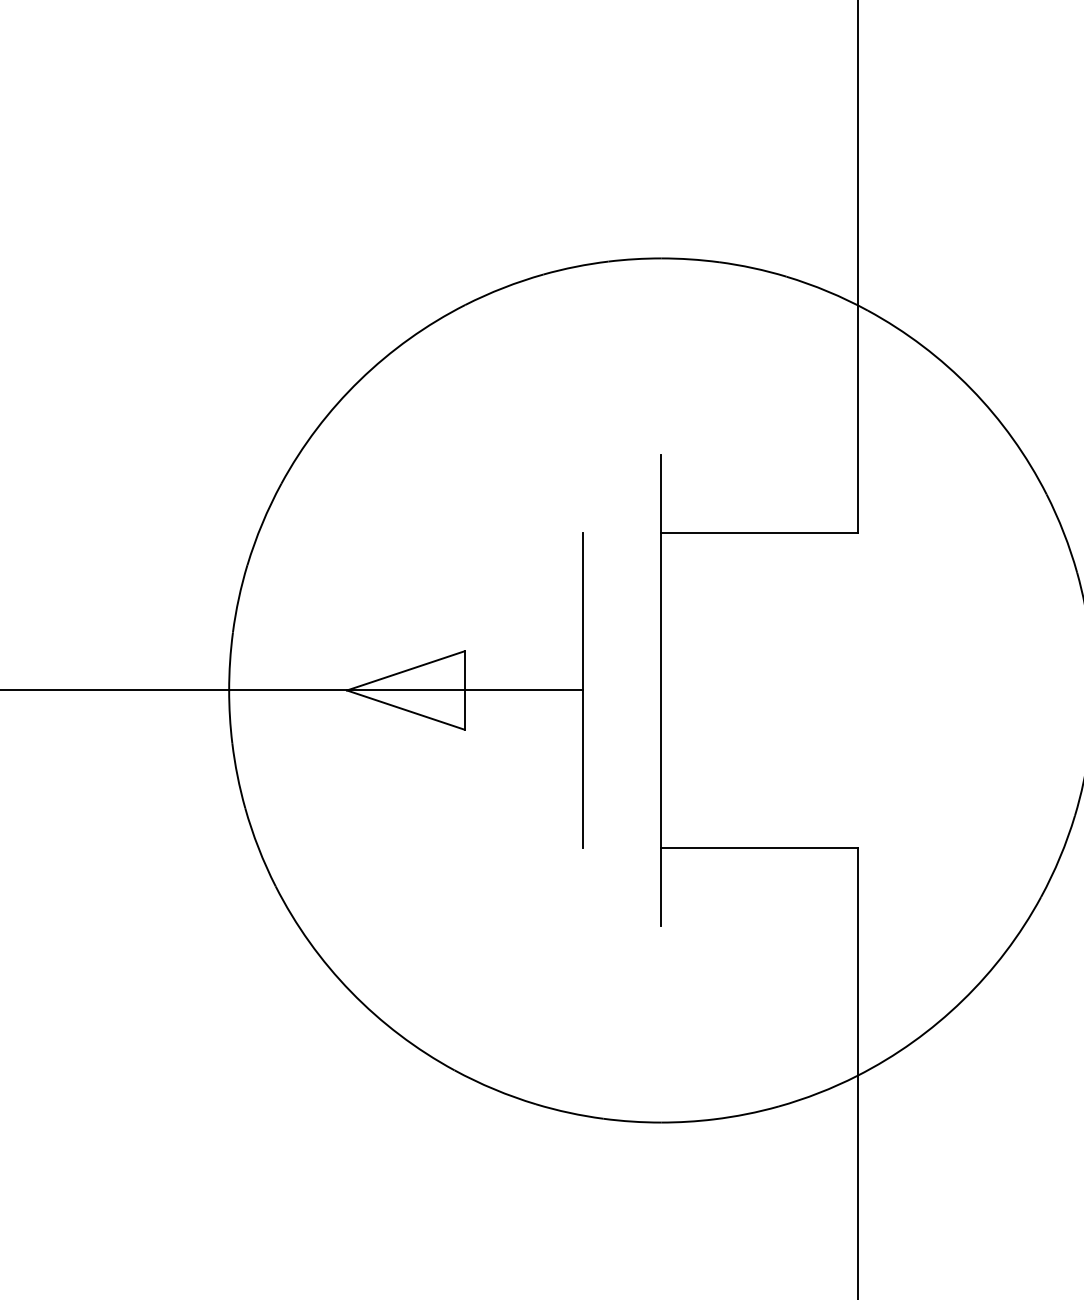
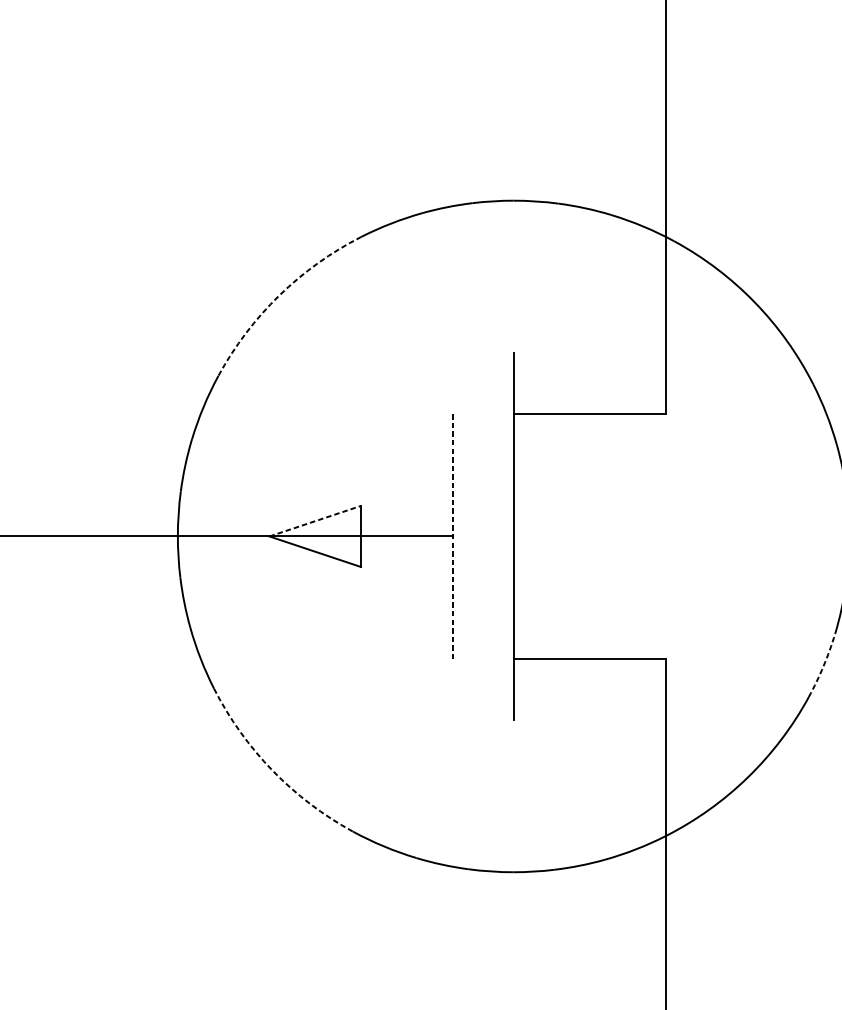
arc: (359, 380) -> (279, 295), solid -> dashed
line: (406, 670) -> (315, 520), solid -> dashed
line: (582, 690) -> (452, 536), solid -> dashed
arc: (1060, 857) -> (823, 666), solid -> dashed
arc: (351, 991) -> (272, 770), solid -> dashed

